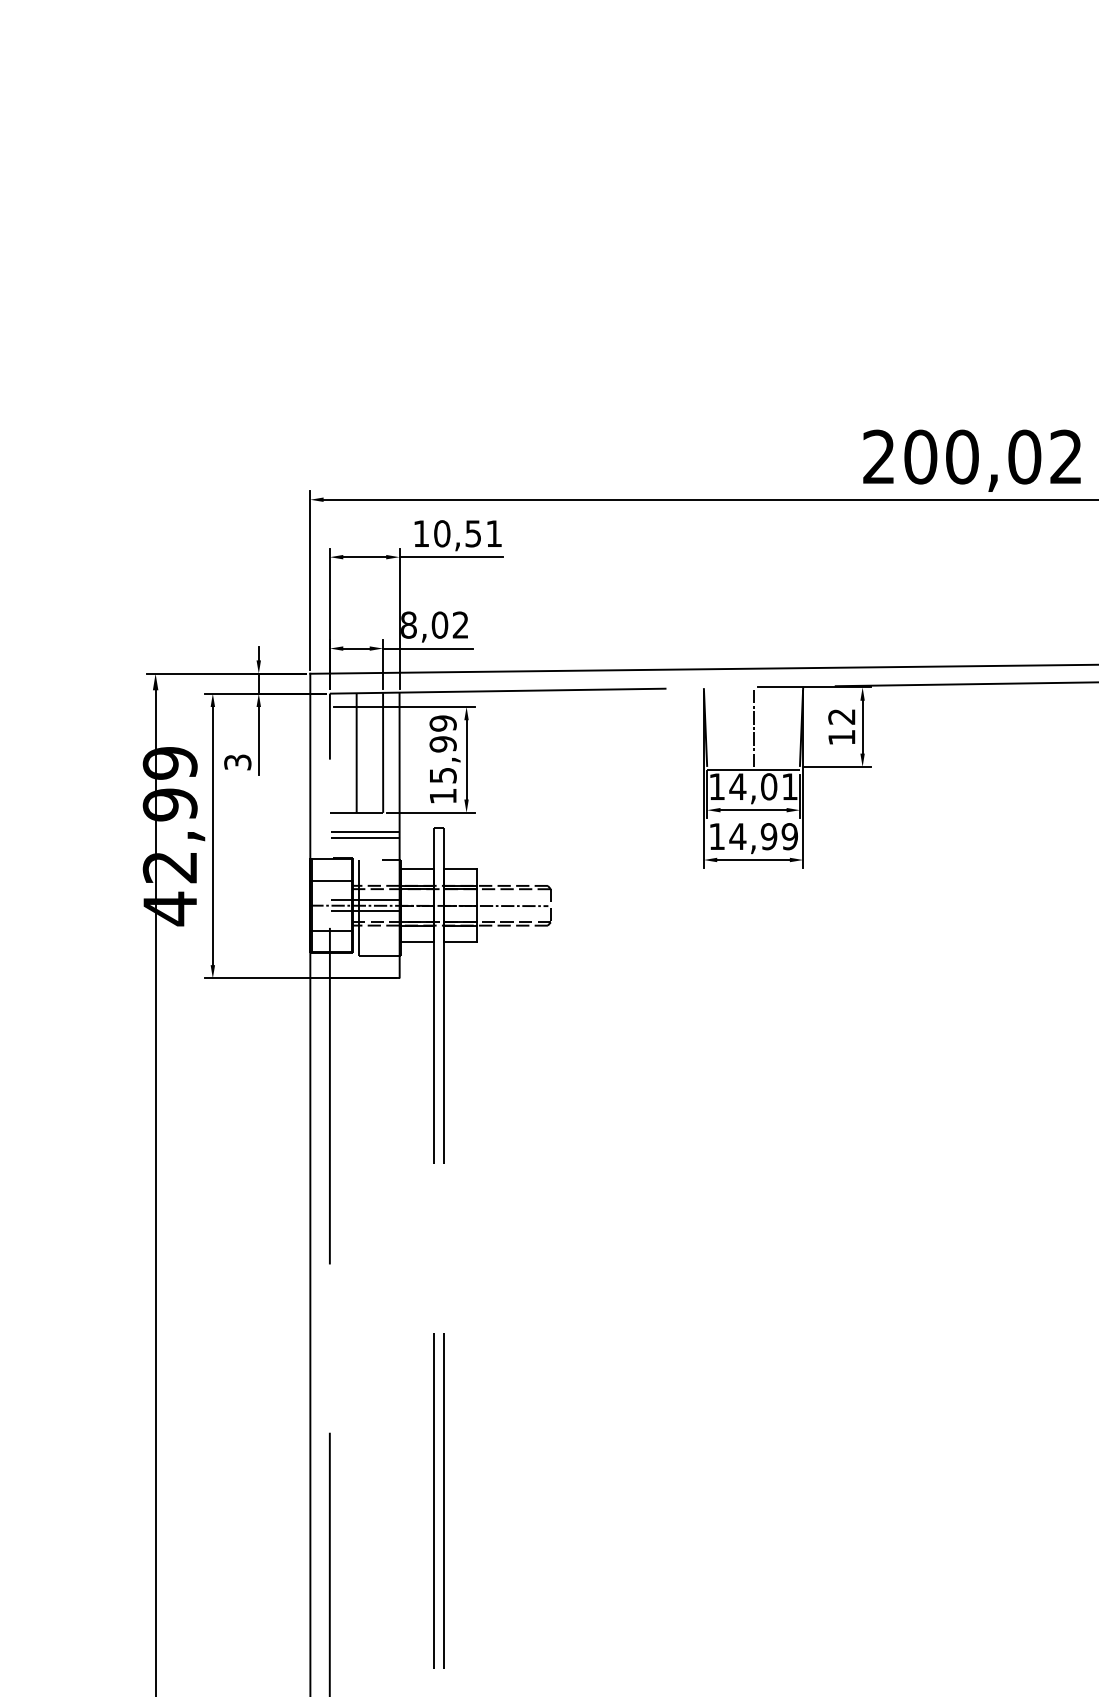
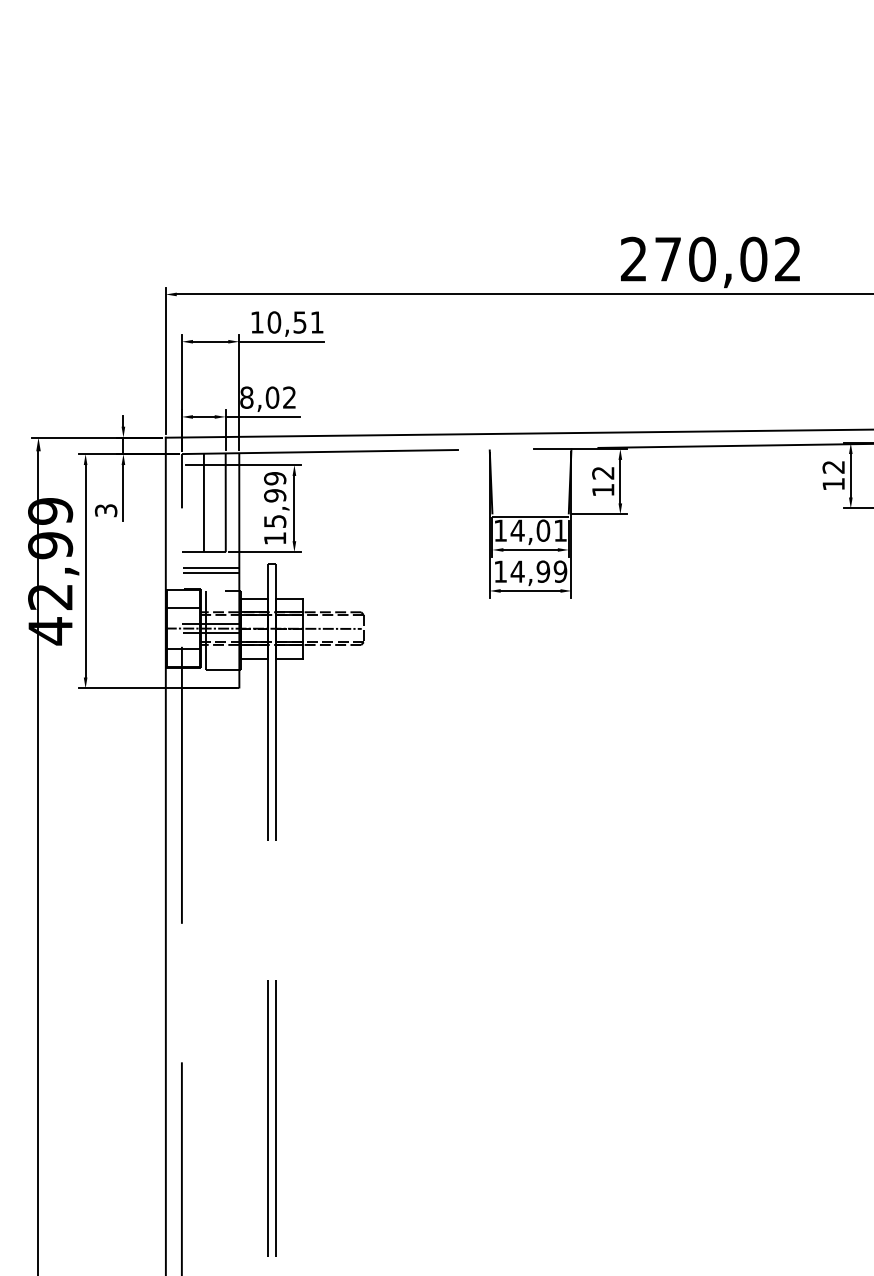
text: (920, 456) -> (668, 258), 200,02 -> 270,02
line: (753, 726) -> (530, 481), removed

